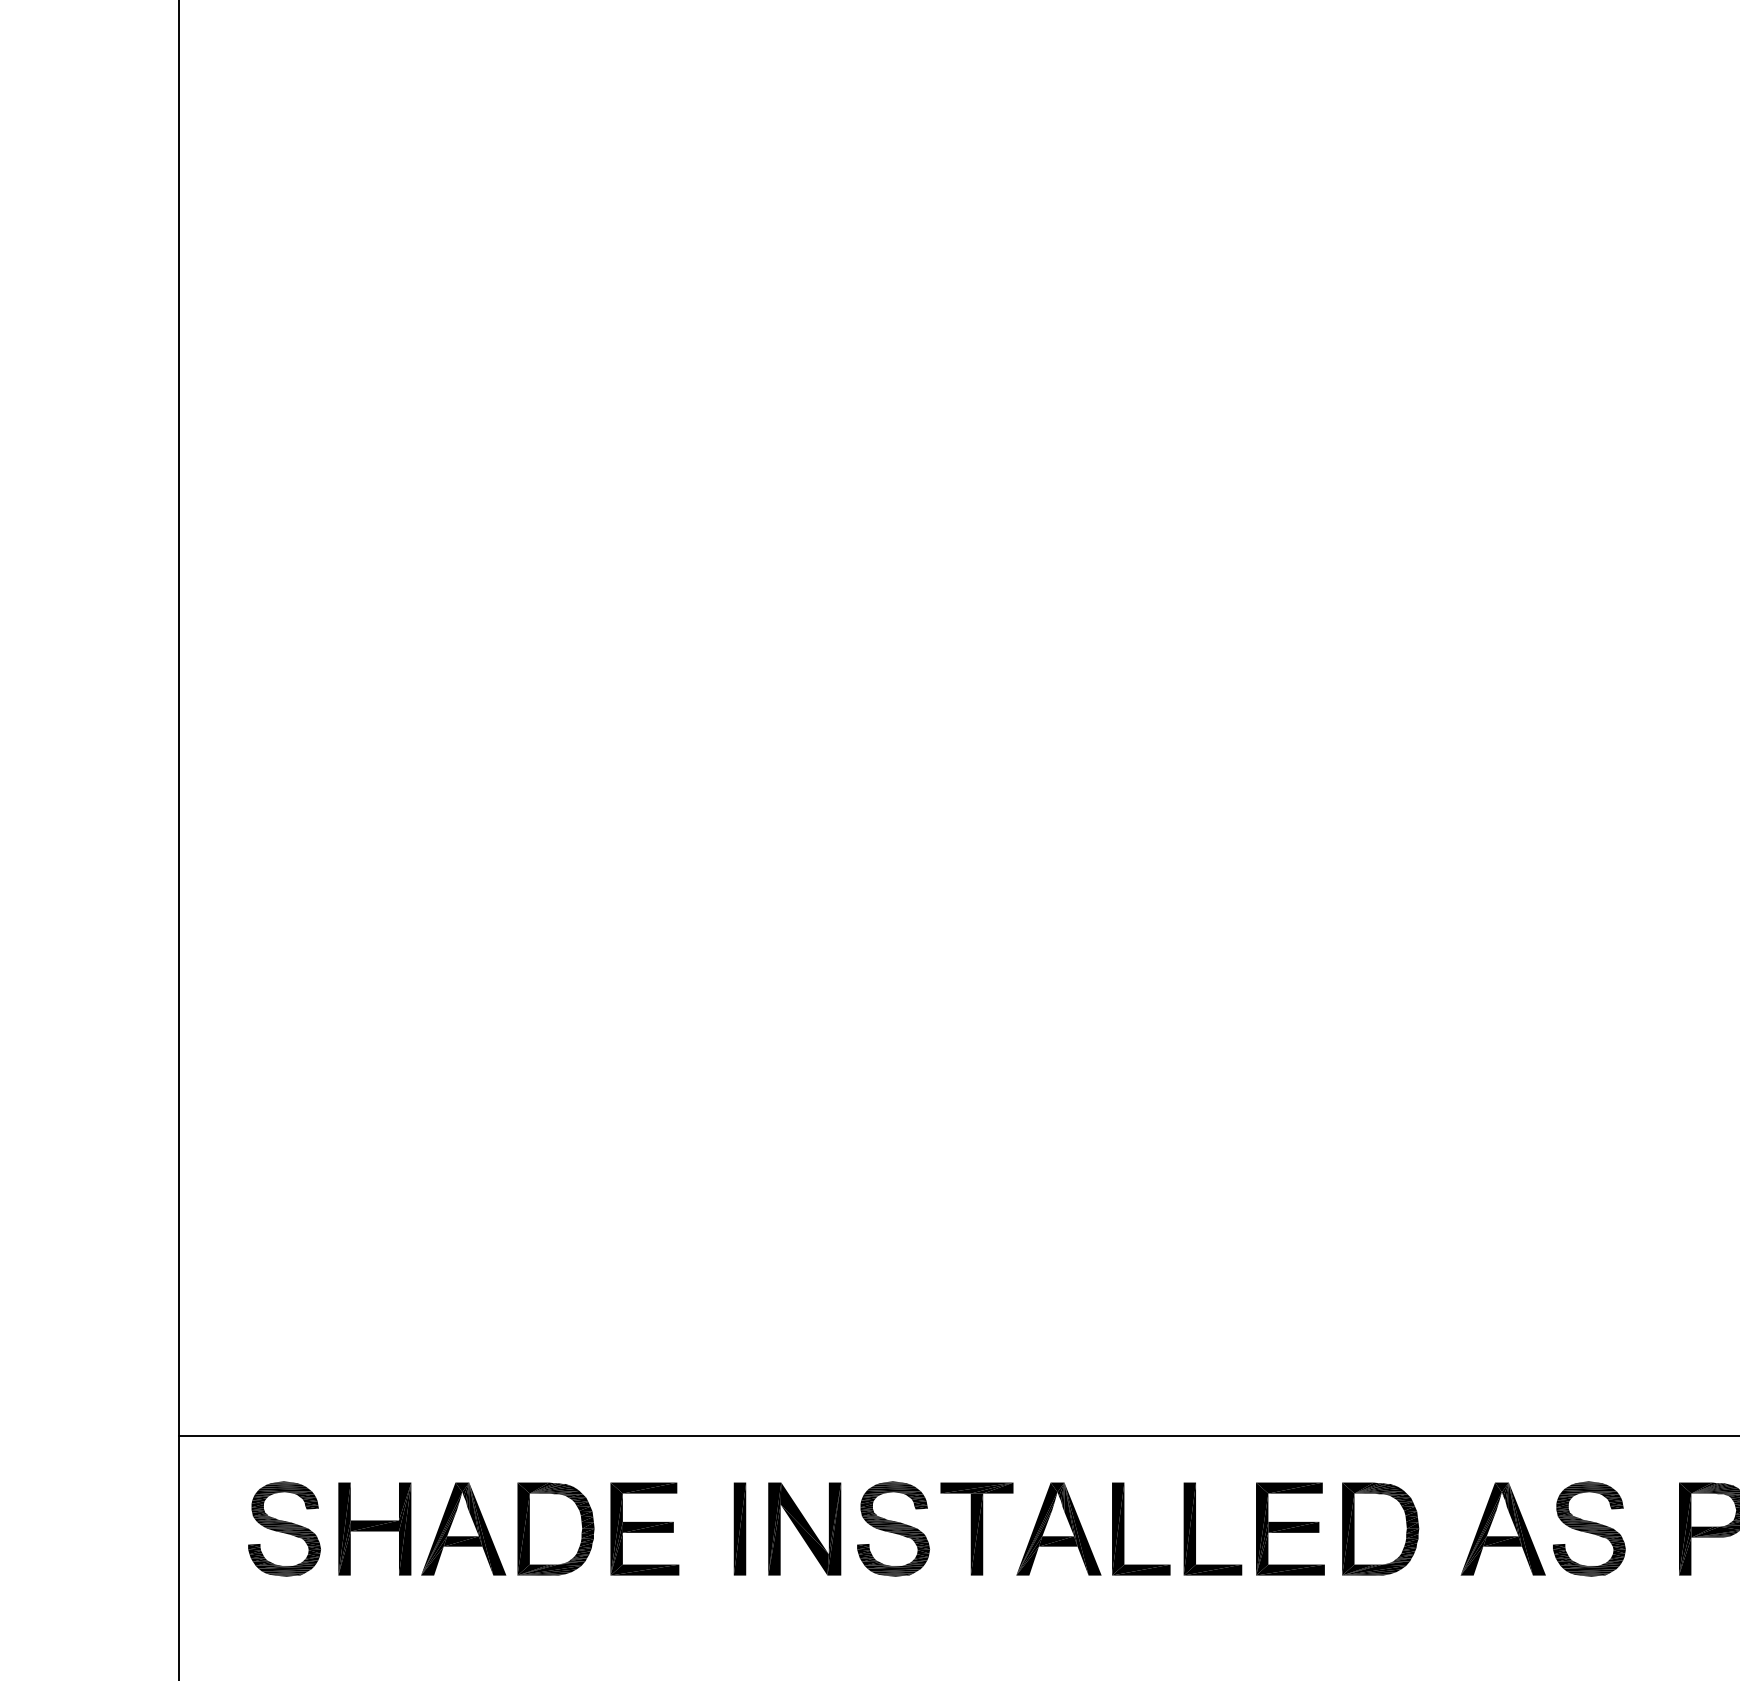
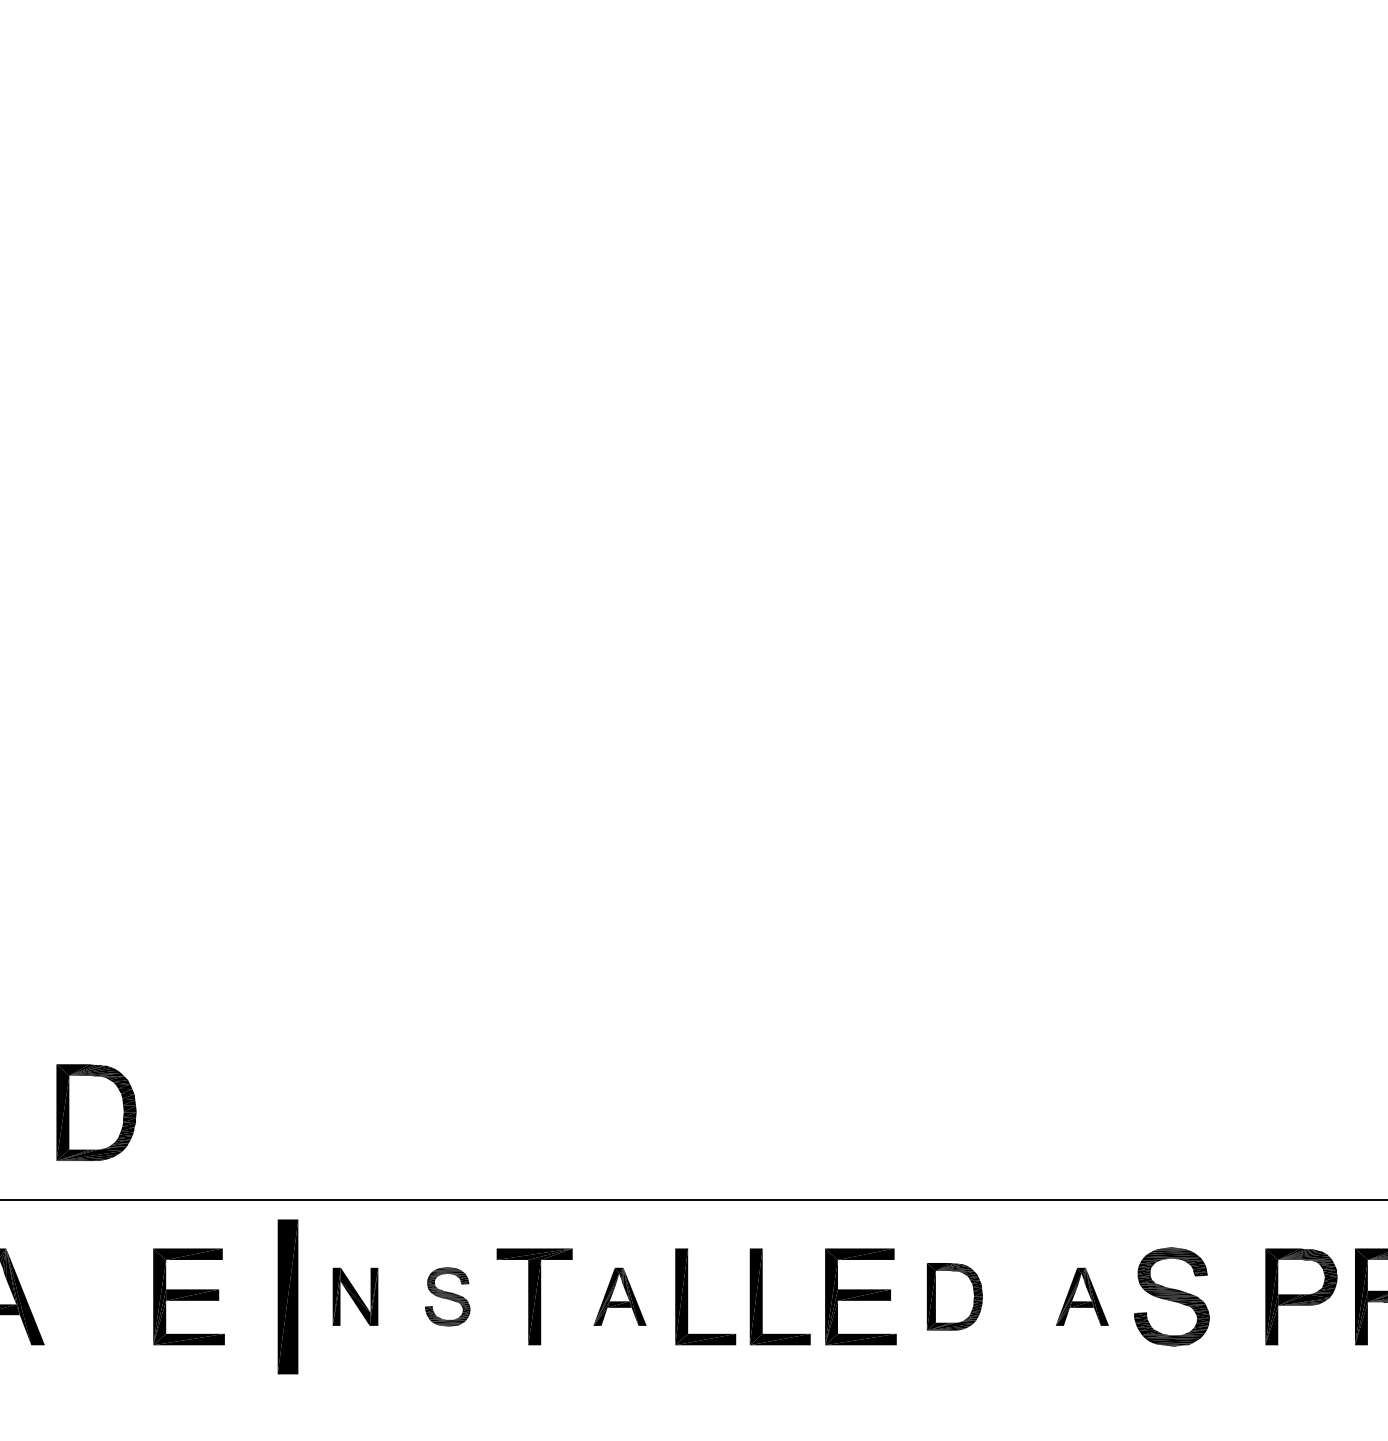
part: (555, 1528) -> (96, 1112), moved
part: (739, 1528) -> (287, 1296), size x1.6
part: (804, 1528) -> (355, 1296), size x0.6
part: (893, 1528) -> (447, 1296), size x0.6
part: (1058, 1528) -> (619, 1296), size x0.6
part: (1380, 1528) -> (954, 1296), size x0.7
part: (1502, 1528) -> (1081, 1296), size x0.6

